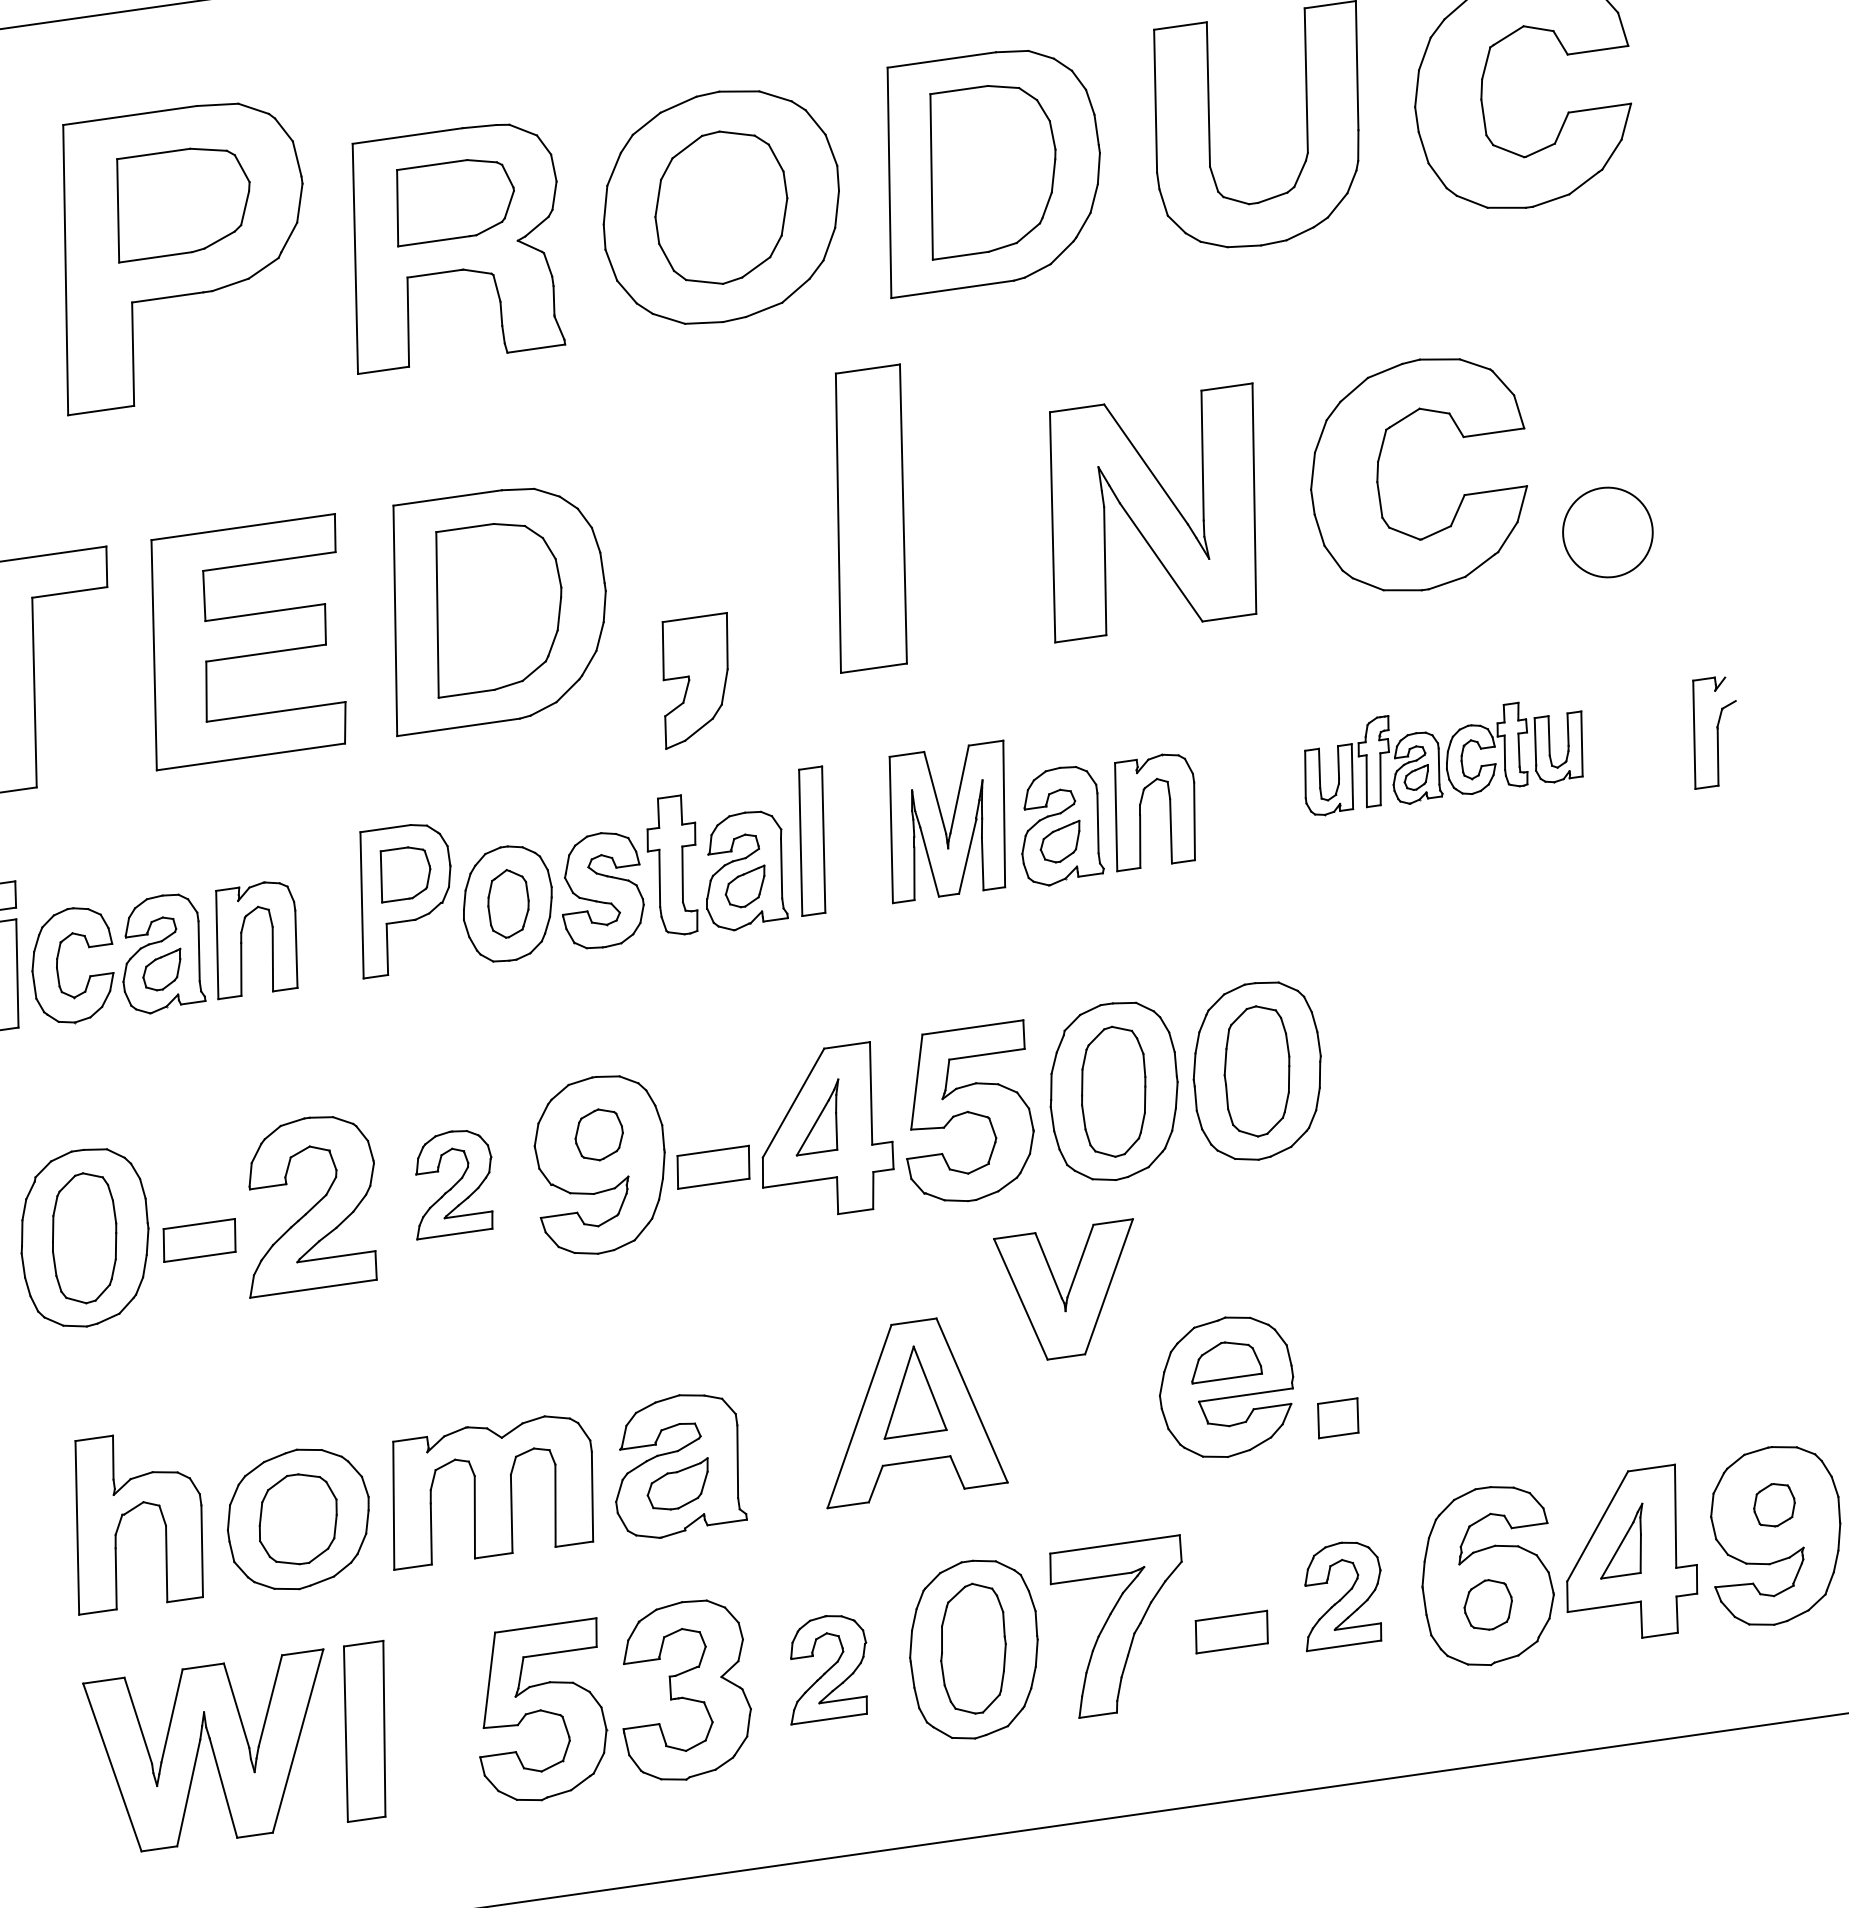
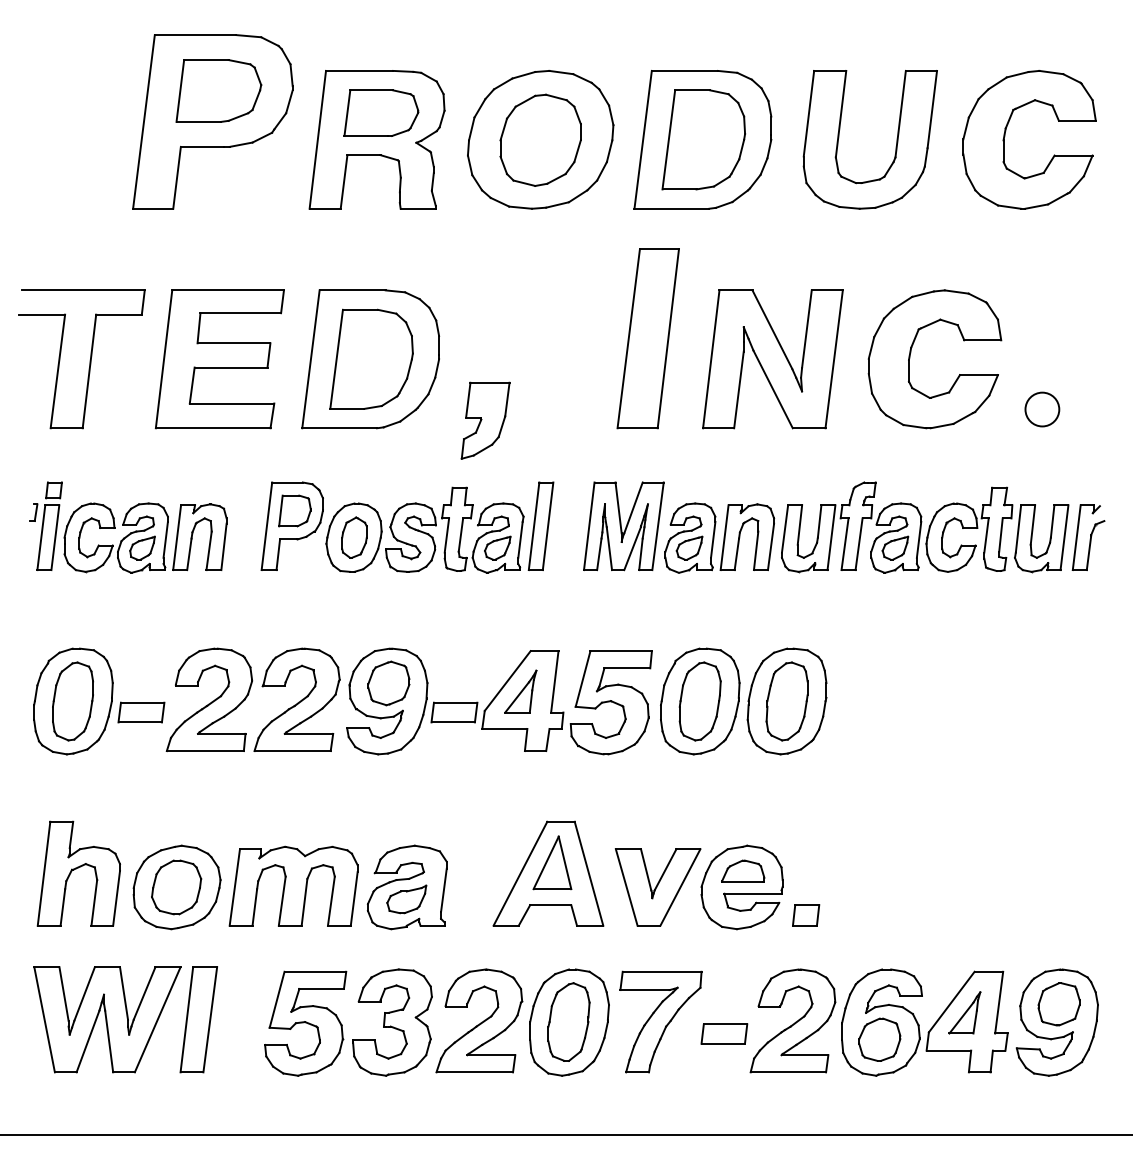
part: (869, 518) -> (647, 338), moved
circle: (1608, 532) -> (1042, 409), size x0.62
part: (1443, 753) -> (925, 527), size x1.67
part: (598, 1135) -> (388, 683), size x1.43
part: (451, 1182) -> (296, 699), size x1.67
part: (1071, 1292) -> (657, 887), moved
part: (1773, 1505) -> (1058, 1004), size x1.67
part: (1340, 1593) -> (792, 1020), size x1.67
part: (1487, 1604) -> (879, 1039), size x1.43
part: (826, 1667) -> (479, 1020), size x1.67

